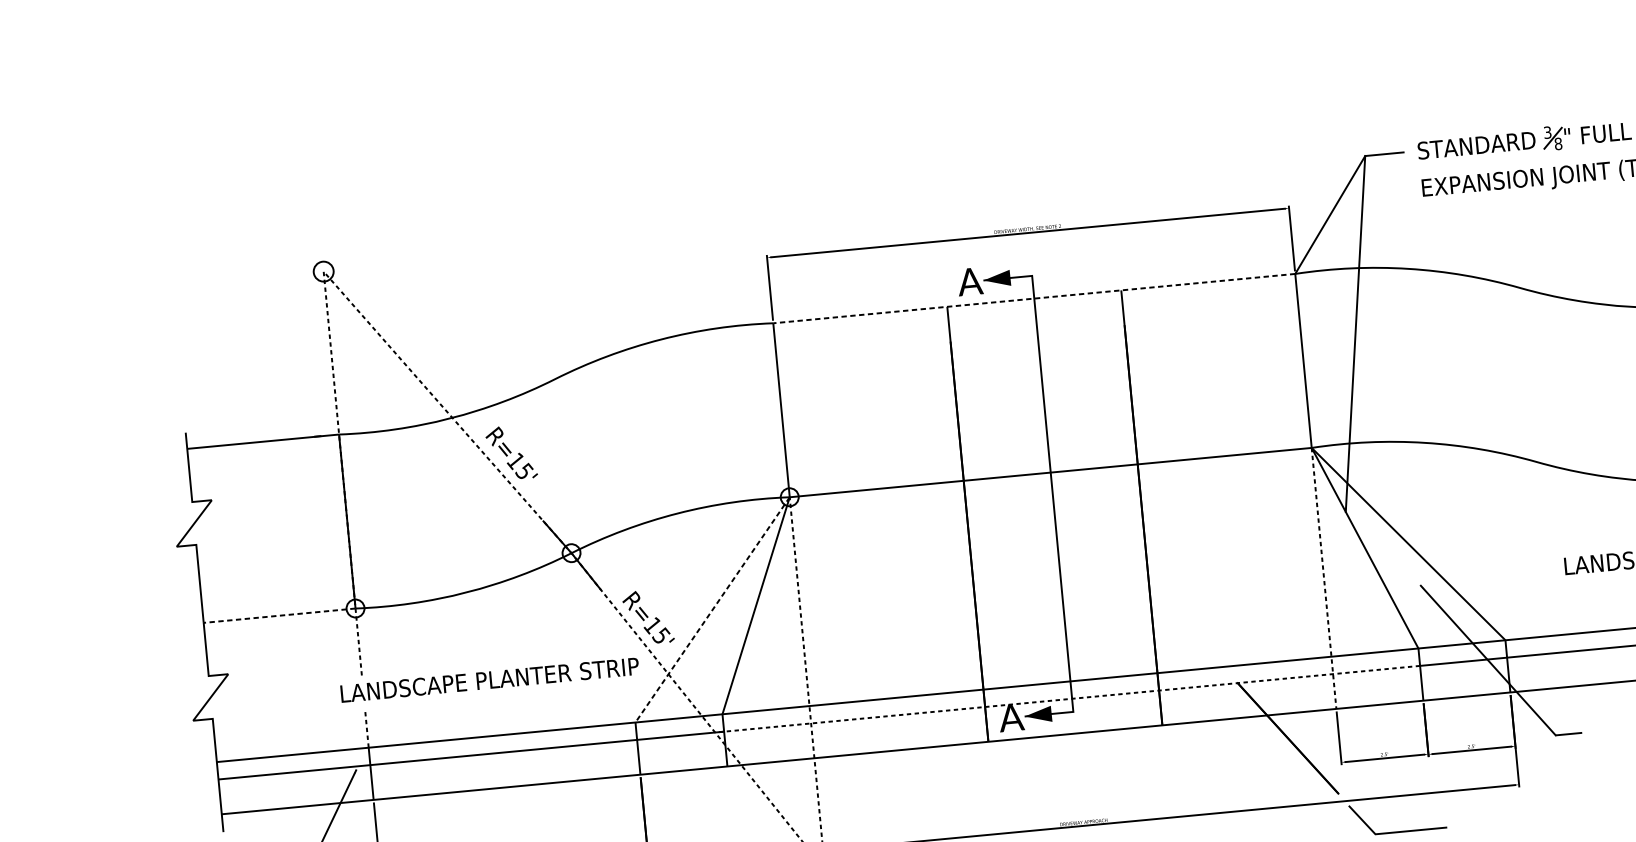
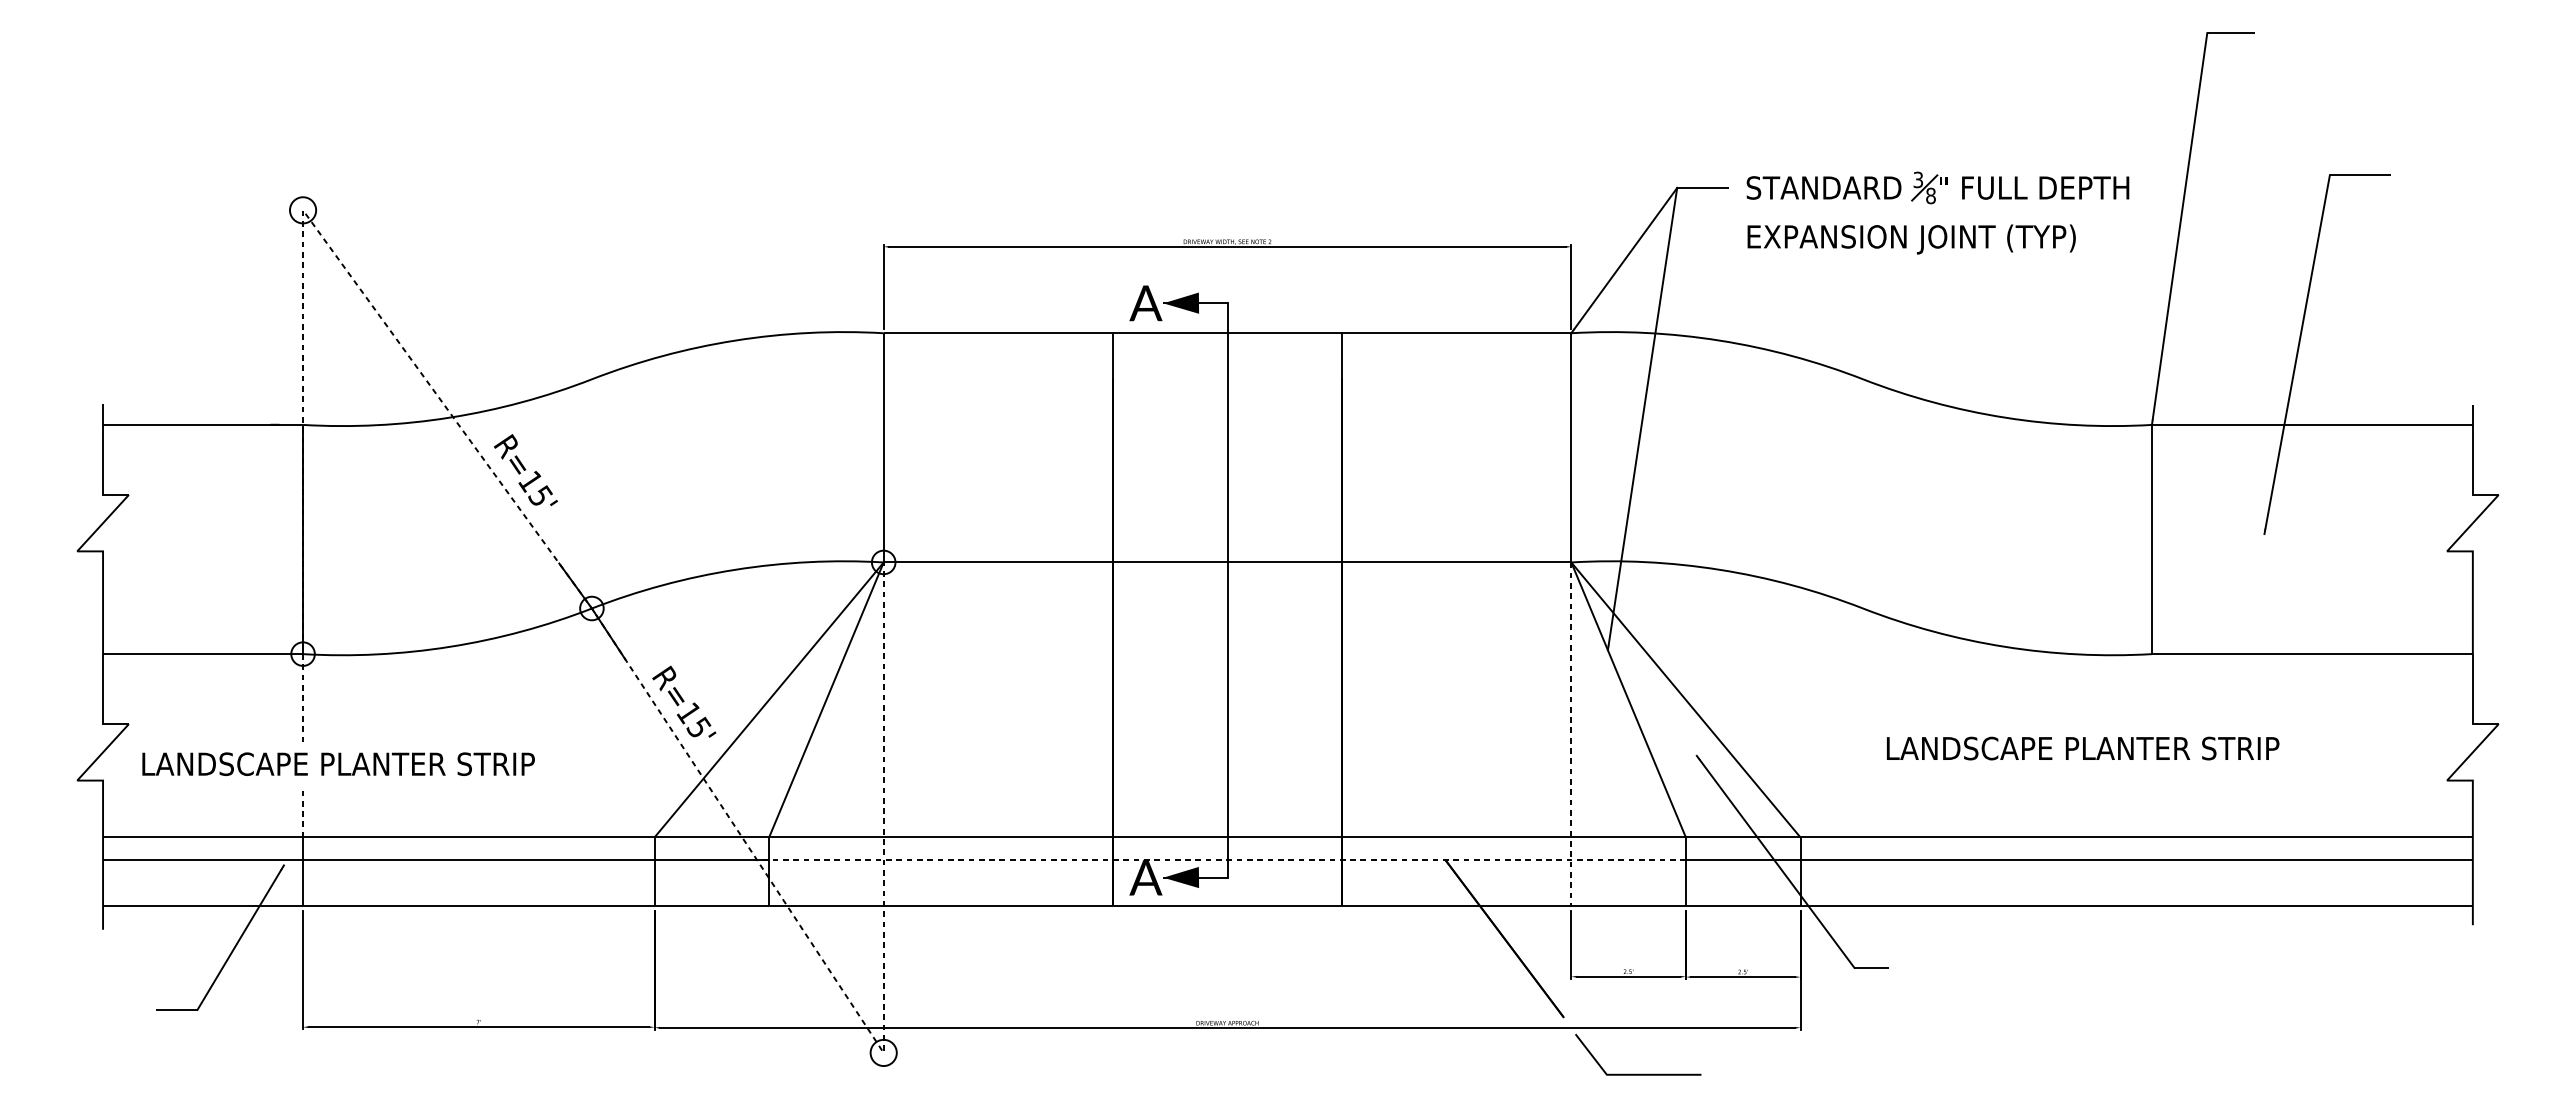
line: (1034, 298) -> (1227, 333), dashed -> solid
line: (712, 610) -> (768, 700), dashed -> solid
line: (279, 616) -> (202, 654), dashed -> solid
text: (489, 679) -> (338, 763), moved

